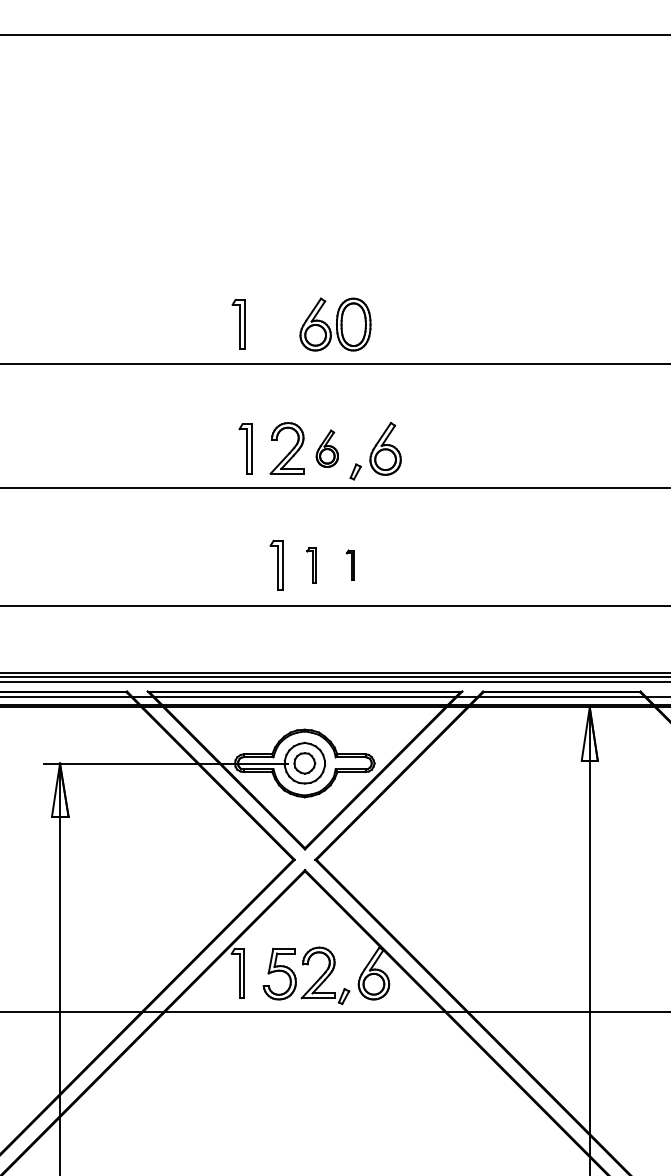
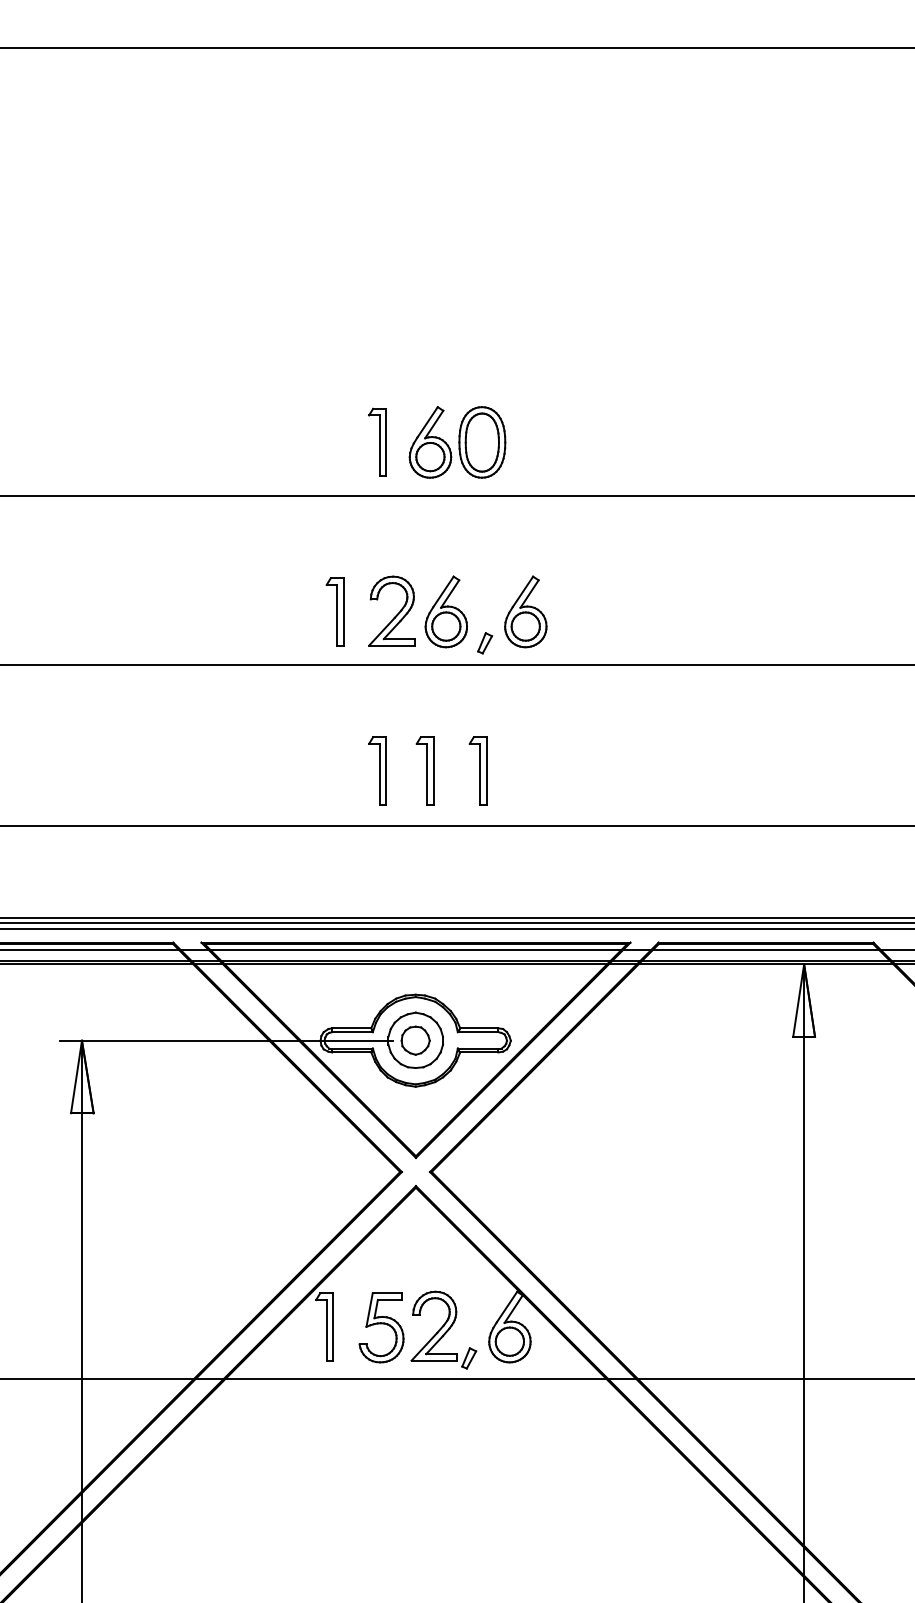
part: (238, 323) -> (377, 440), moved
part: (327, 448) -> (446, 611), size x1.43
part: (311, 564) -> (424, 769), size x1.43
part: (350, 564) -> (477, 769), size x1.67

